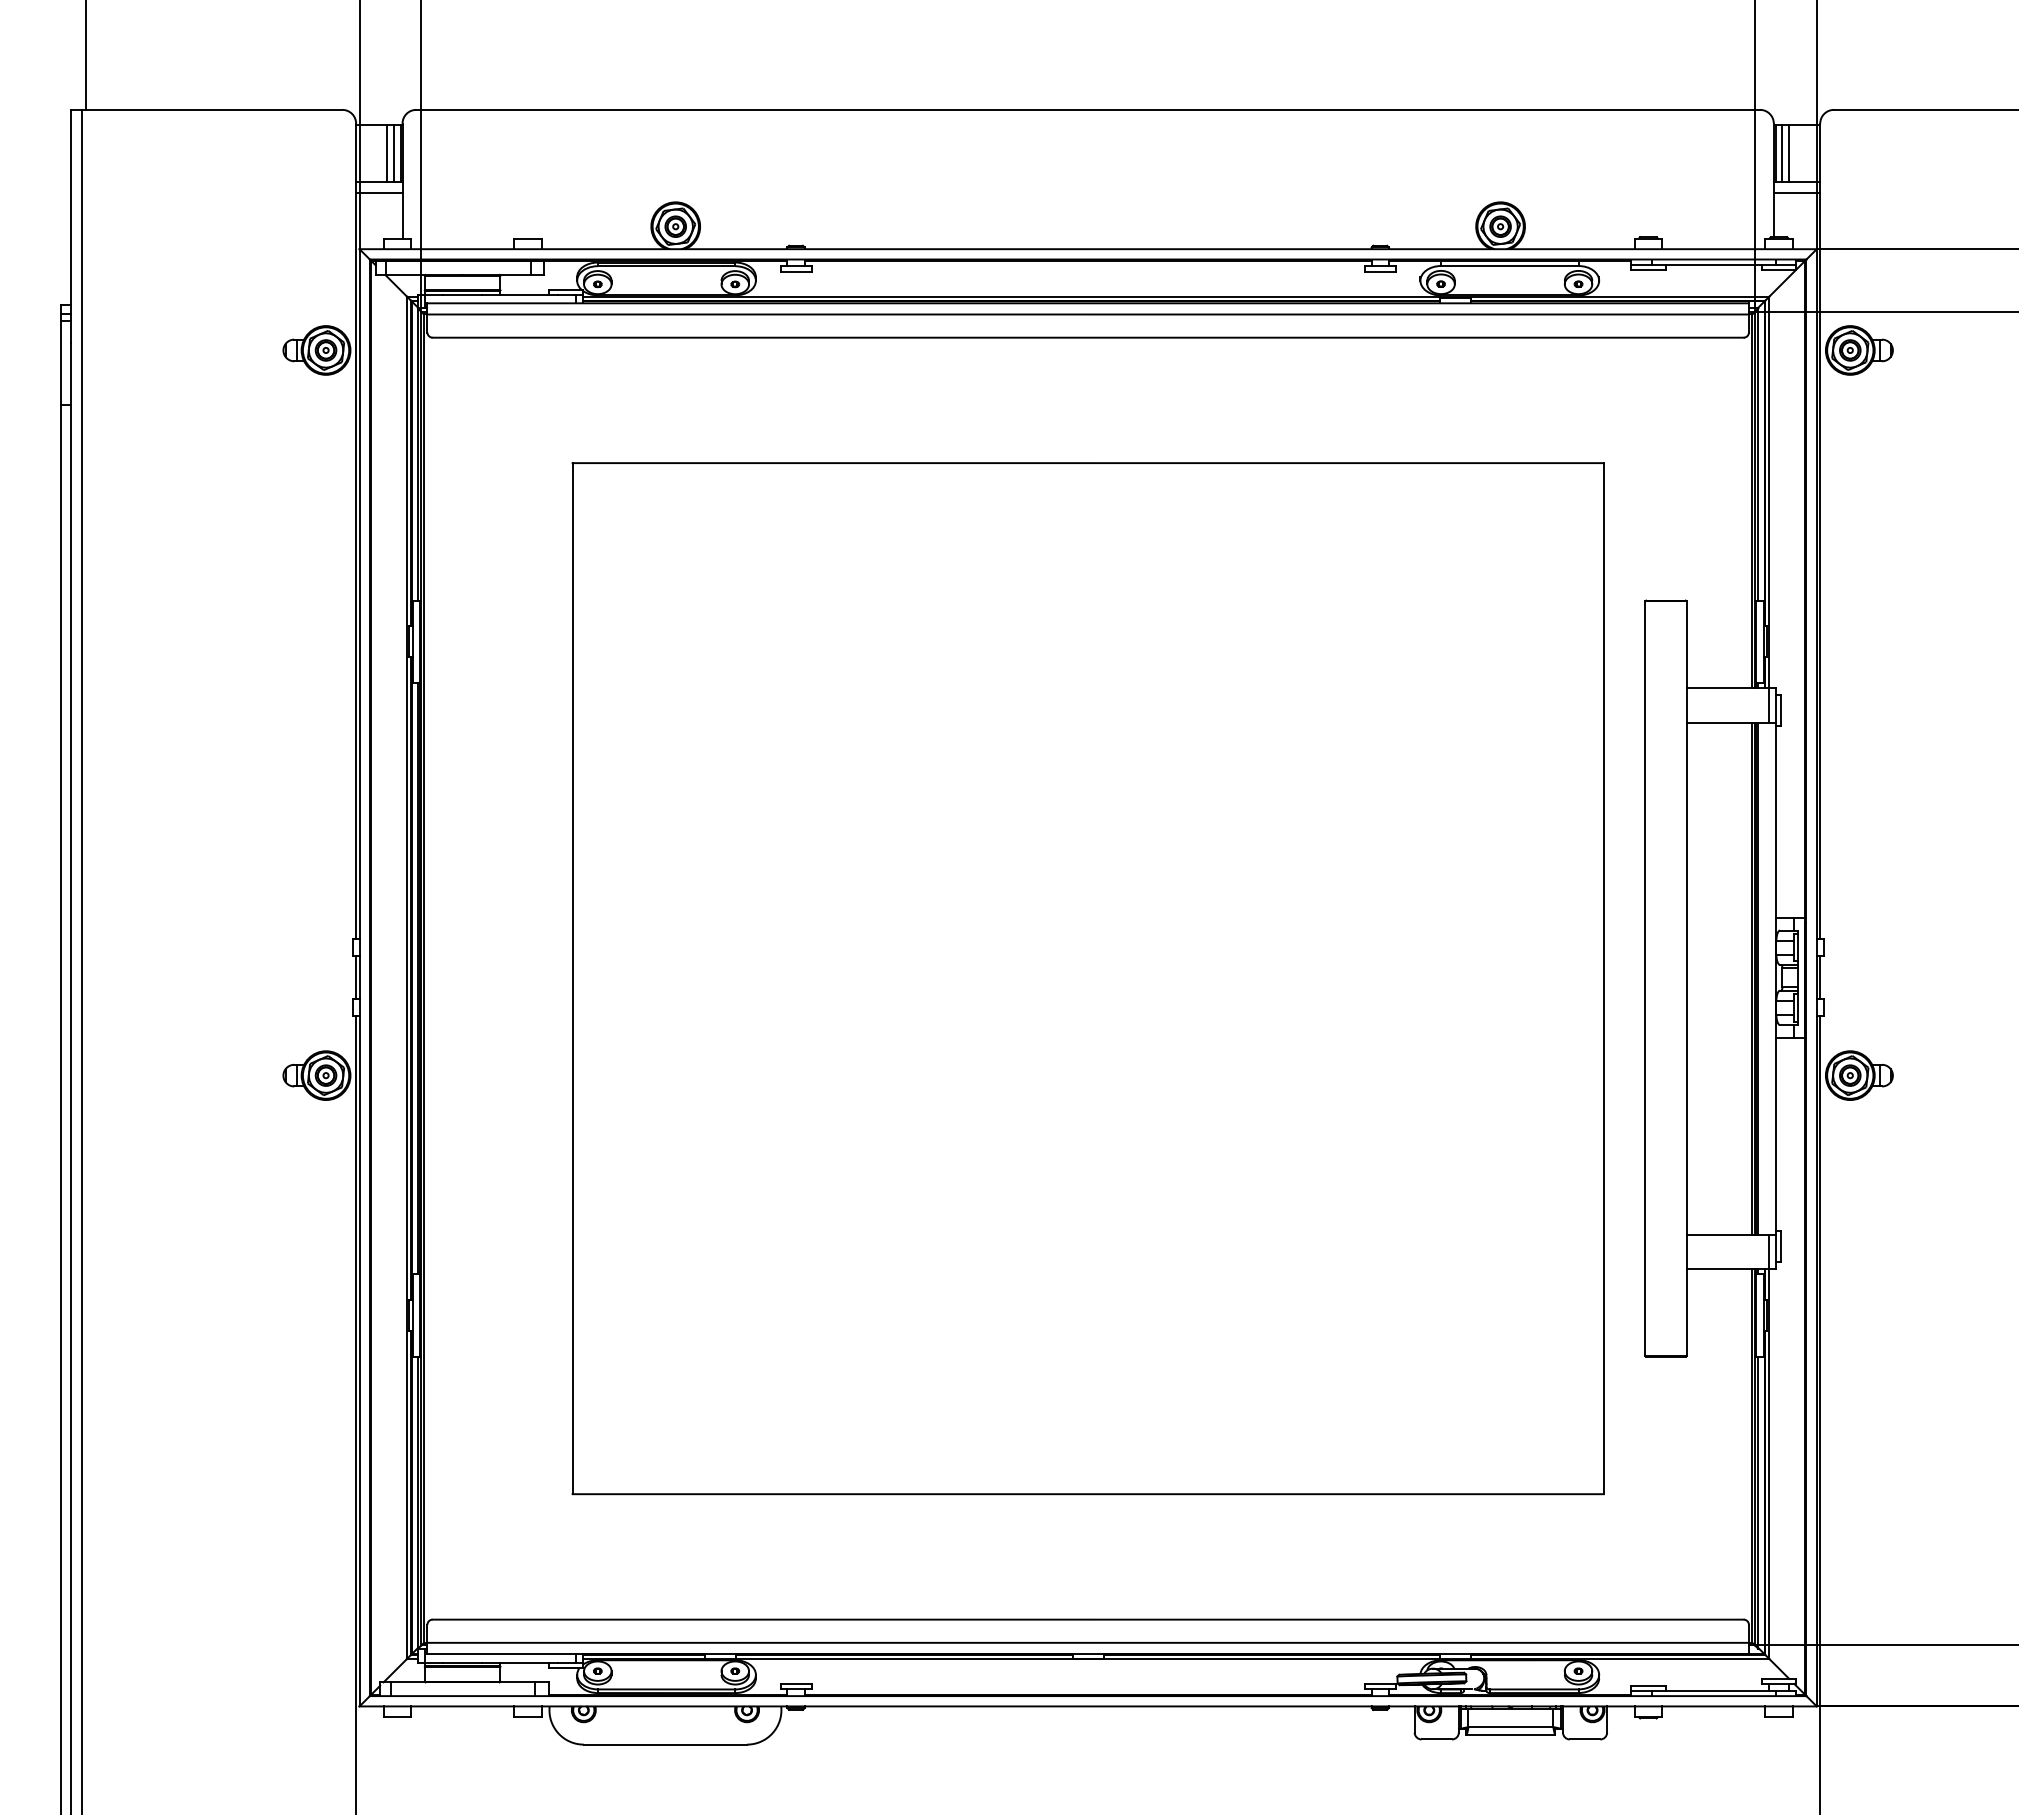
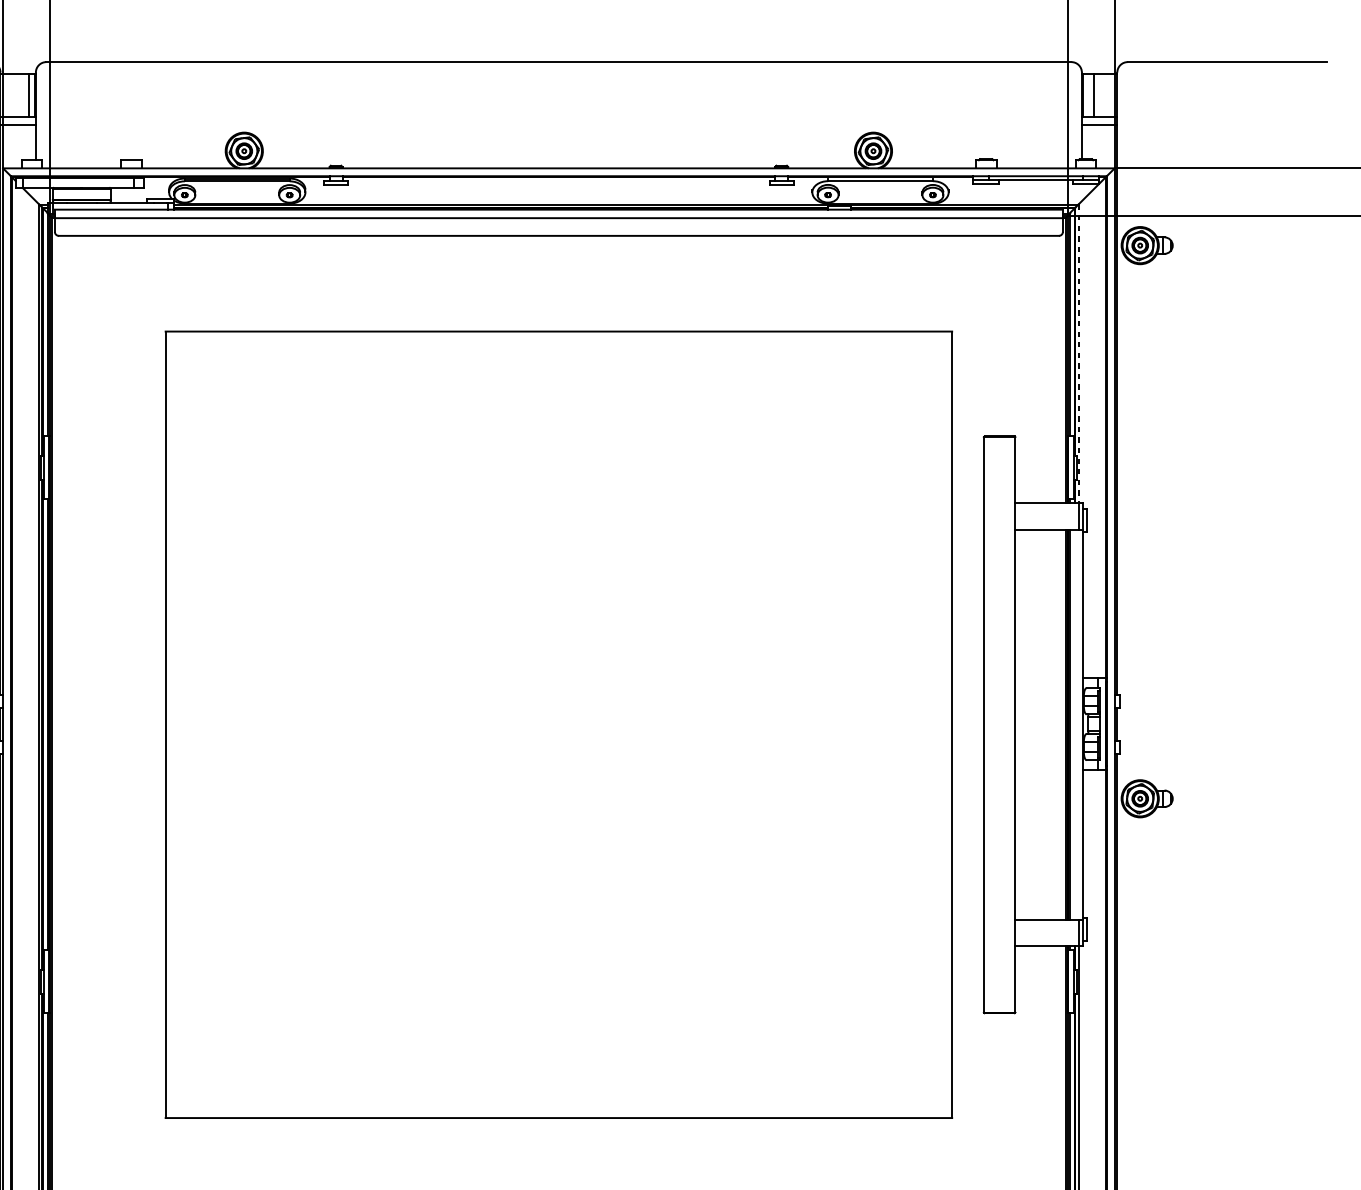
line: (387, 153) -> (24, 95), removed
line: (1782, 153) -> (1088, 95), removed
line: (1769, 492) -> (1078, 353), solid -> dashed

